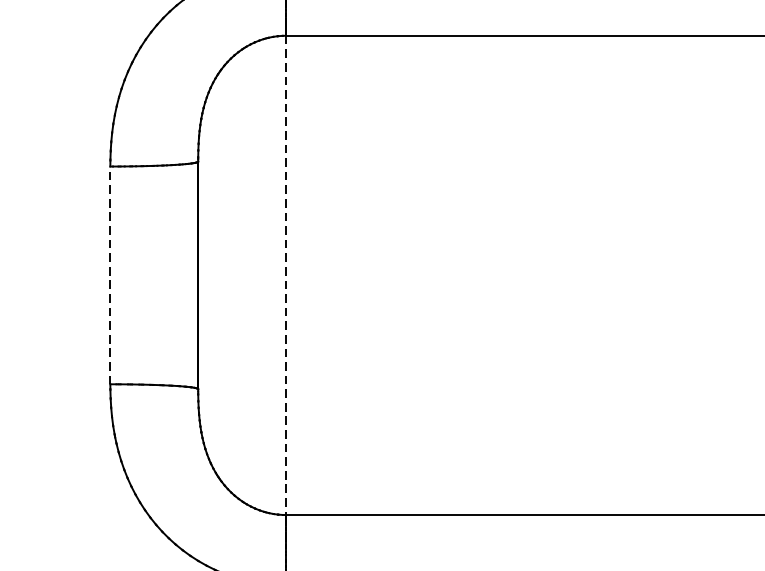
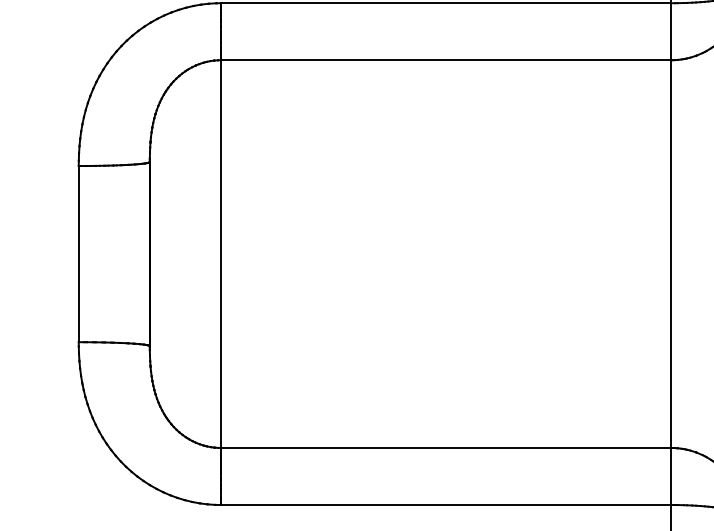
line: (110, 274) -> (78, 253), dashed -> solid
line: (285, 275) -> (220, 254), dashed -> solid

